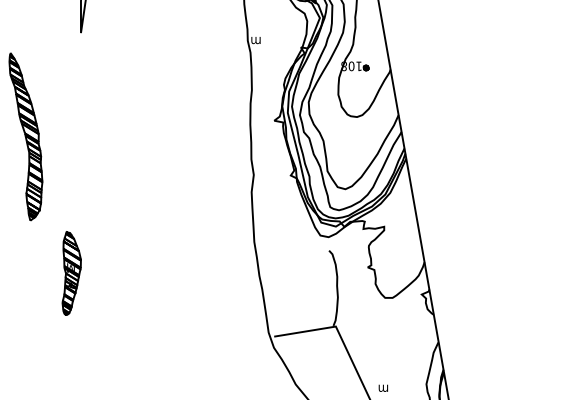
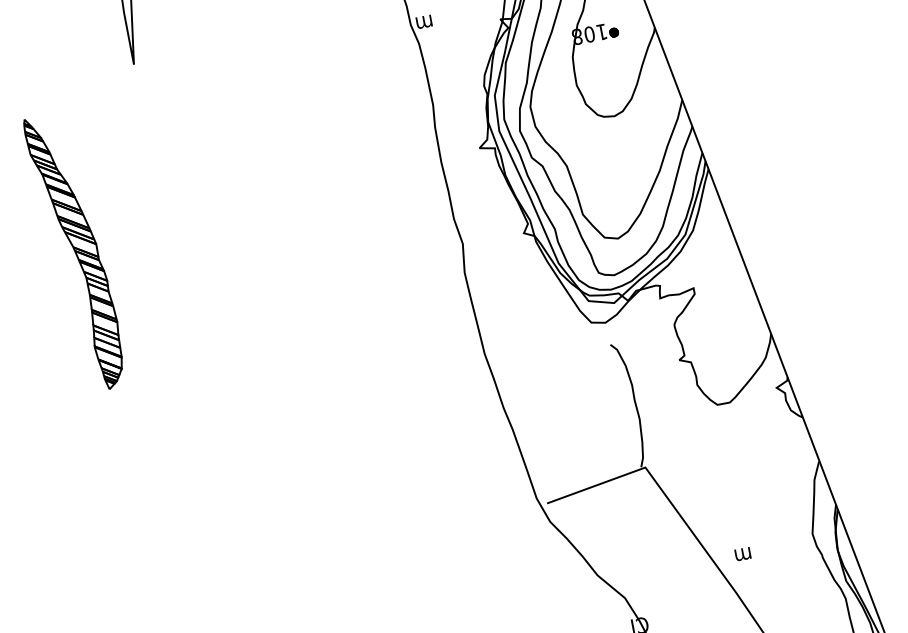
part: (71, 273) -> (193, 463), removed

